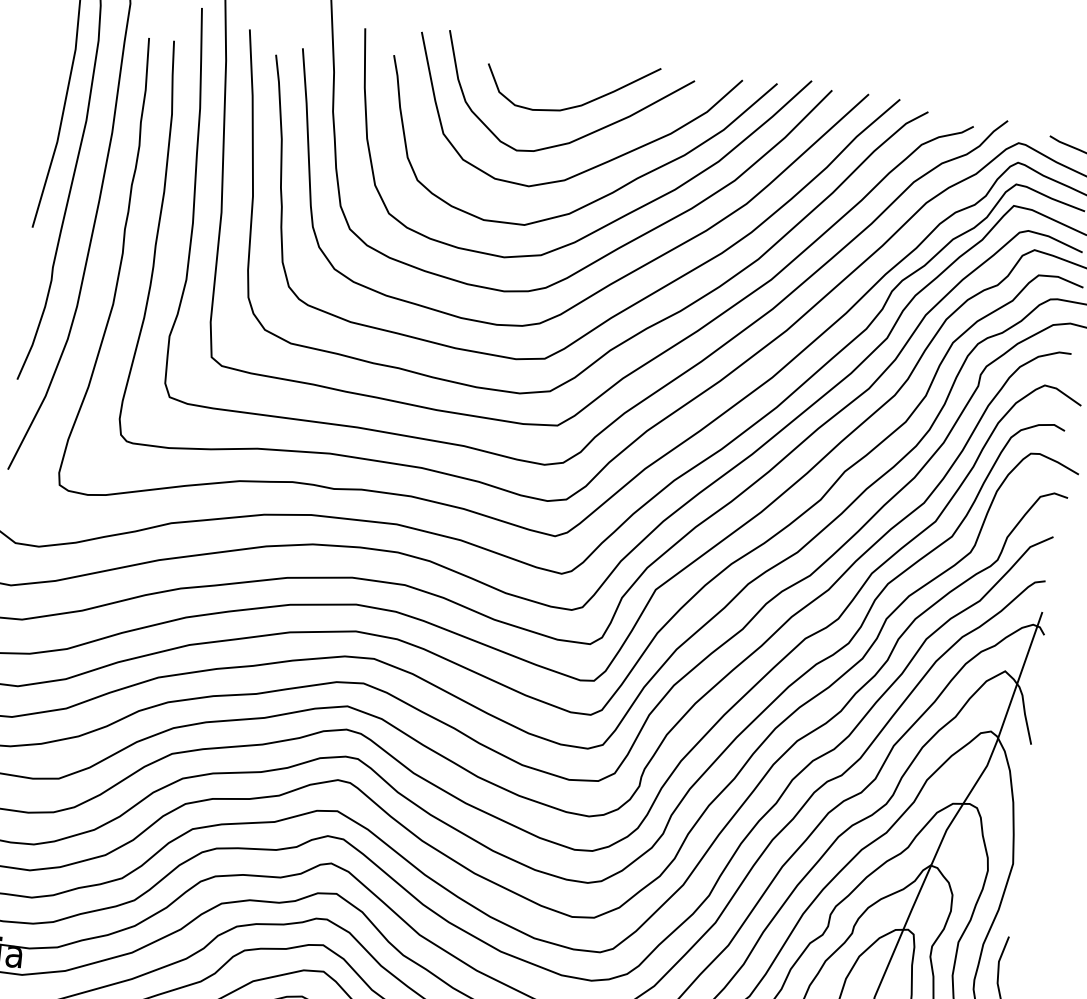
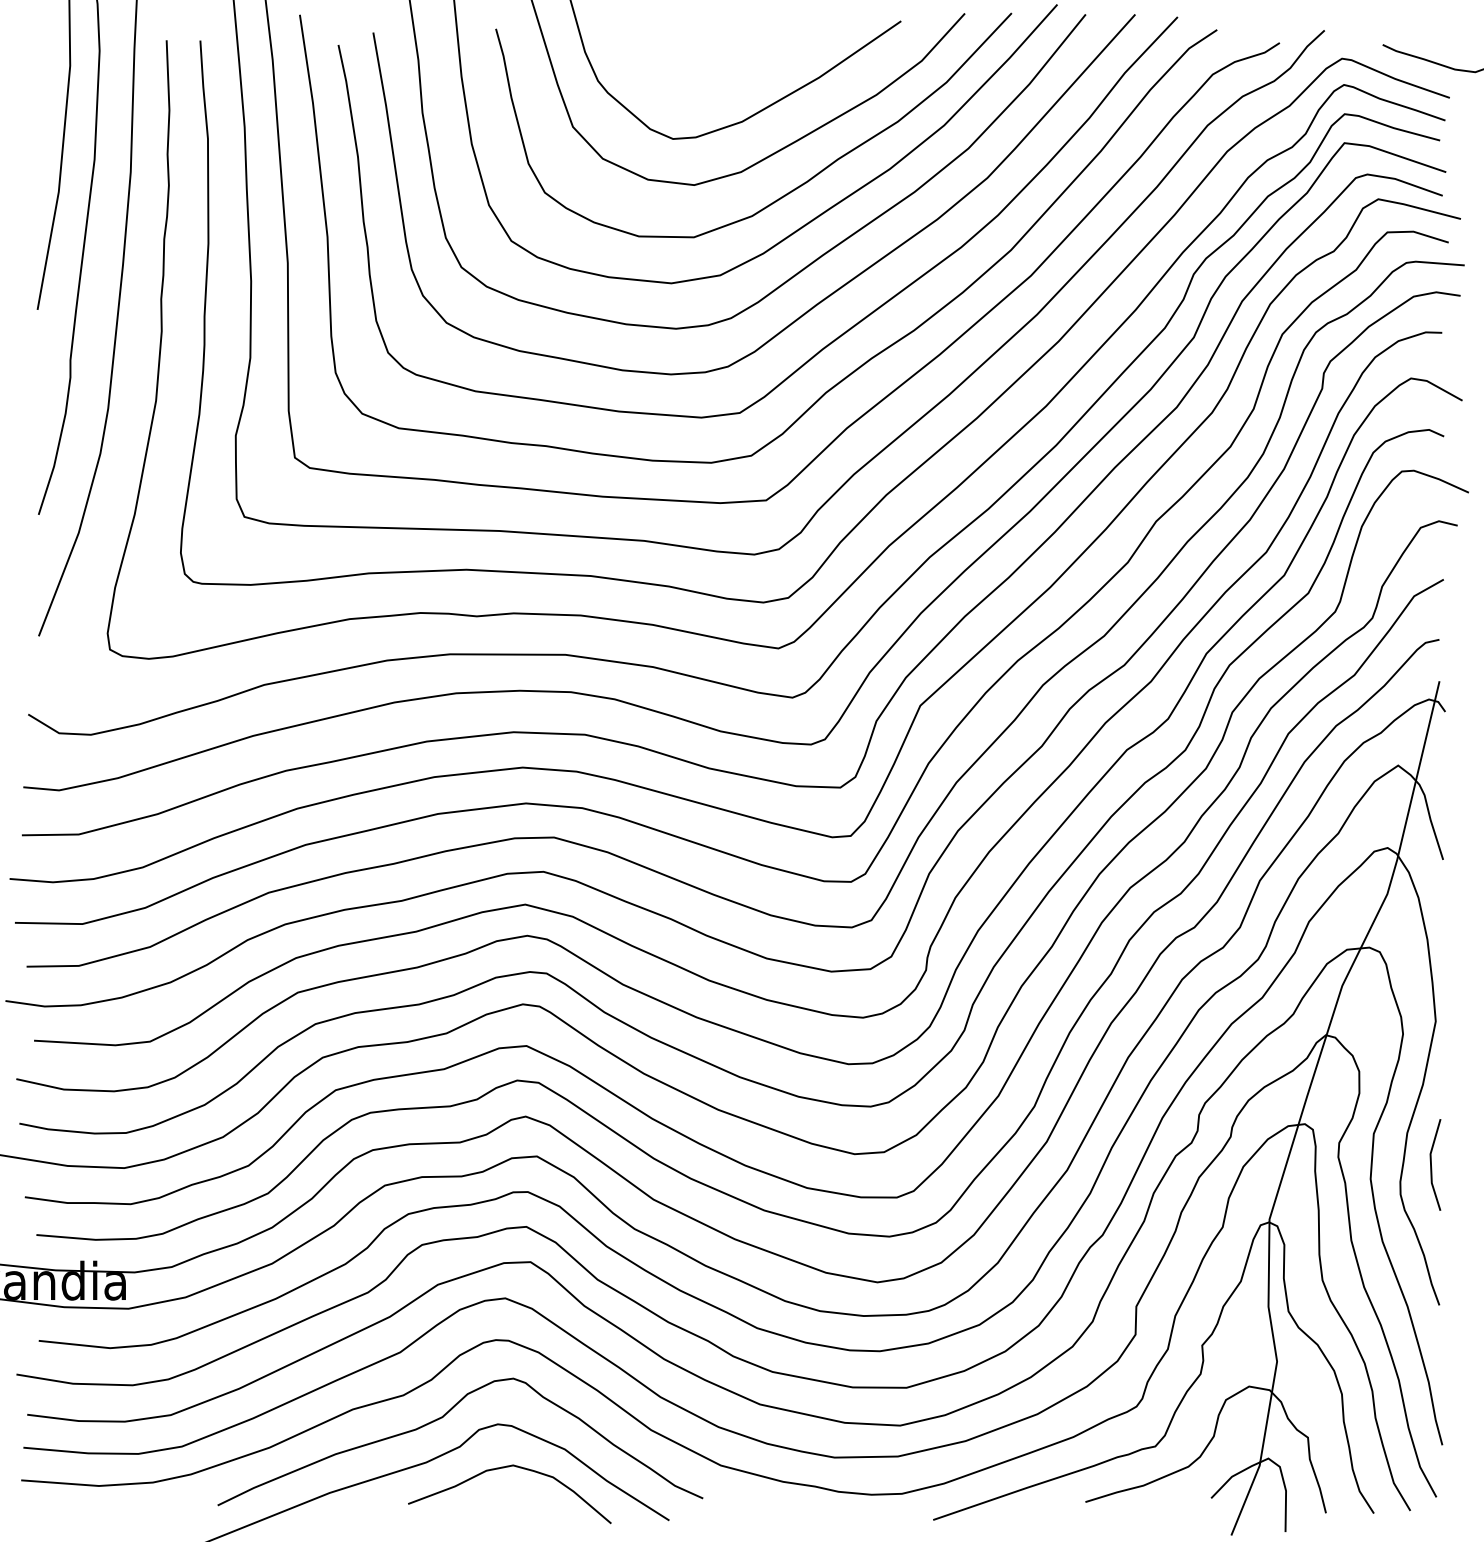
curve: (577, 105) -> (747, 70), removed

